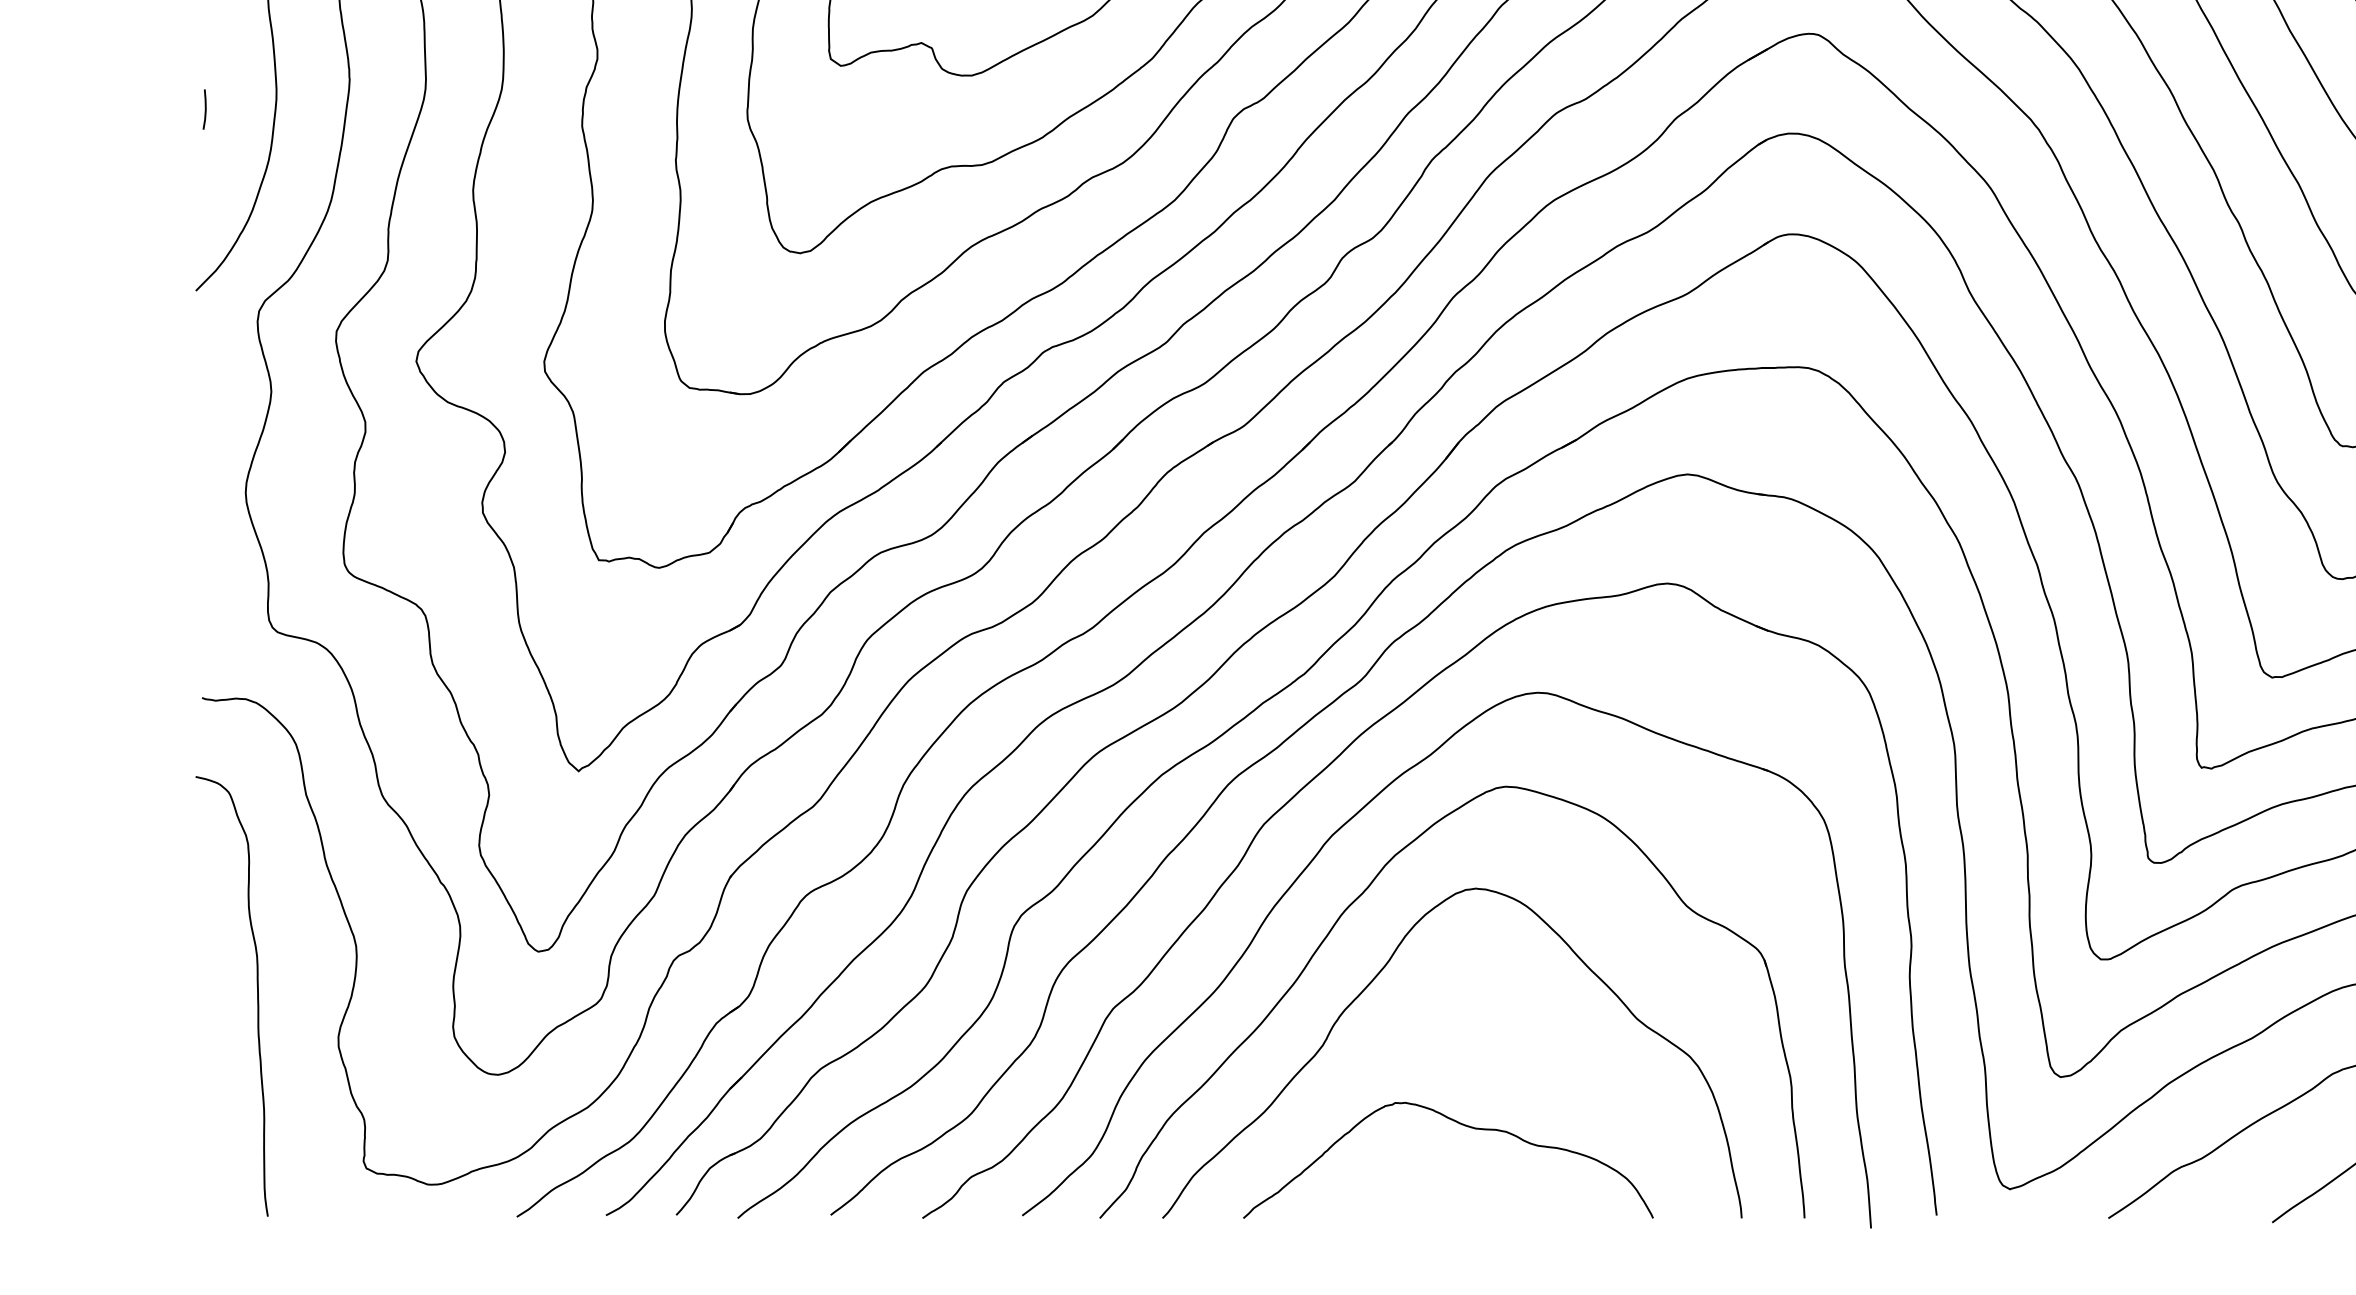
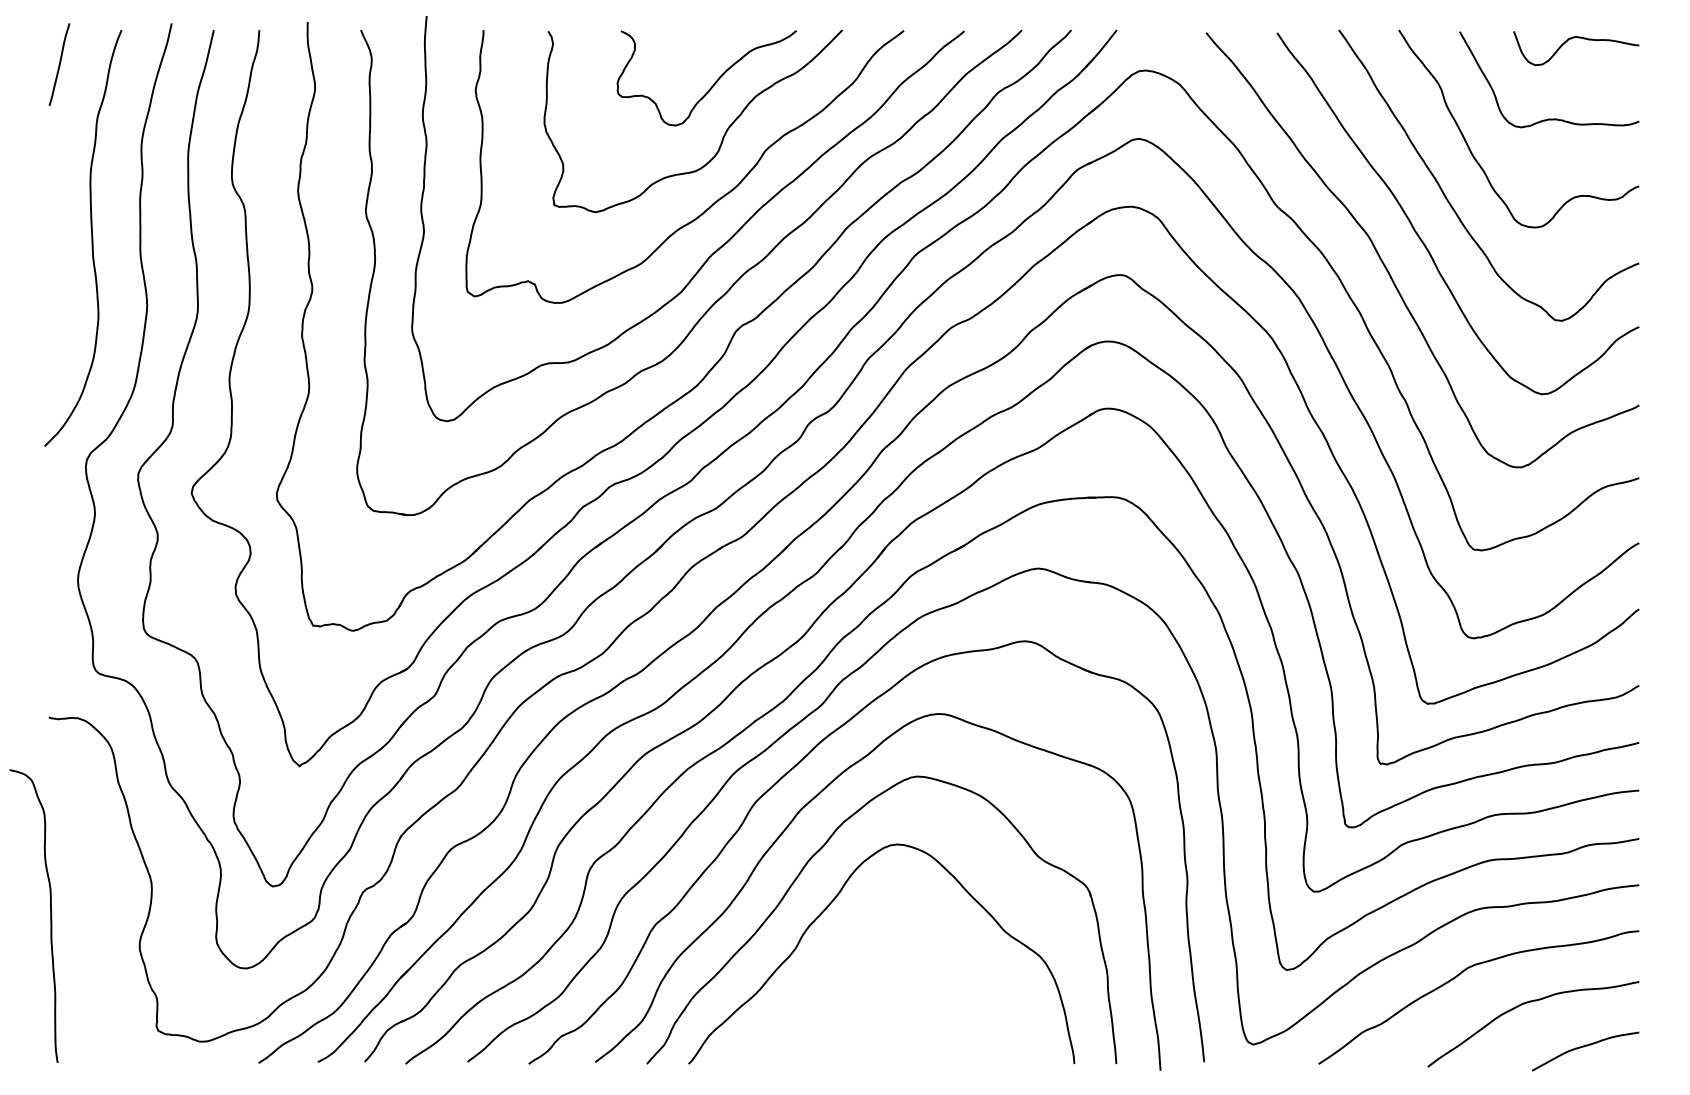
line: (204, 109) -> (50, 325), removed
curve: (257, 995) -> (50, 915), moved
curve: (1461, 1125) -> (887, 1002), removed

